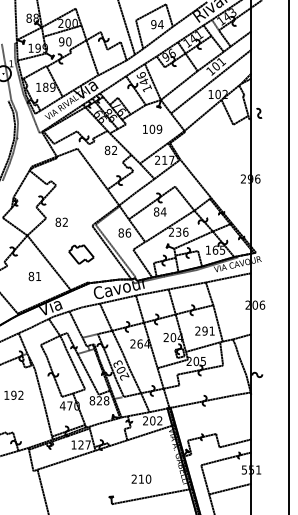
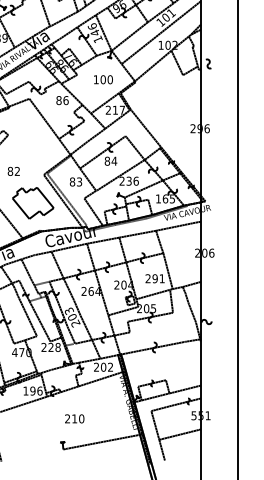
text: (159, 129) -> (110, 79), 109 -> 100
text: (114, 150) -> (65, 100), 82 -> 86
text: (128, 232) -> (79, 181), 86 -> 83
part: (81, 254) -> (33, 203), size x1.67
text: (92, 400) -> (44, 347), 828 -> 228
text: (84, 444) -> (36, 390), 127 -> 196
line: (205, 450) -> (155, 396), added
text: (141, 478) -> (74, 418), moved

